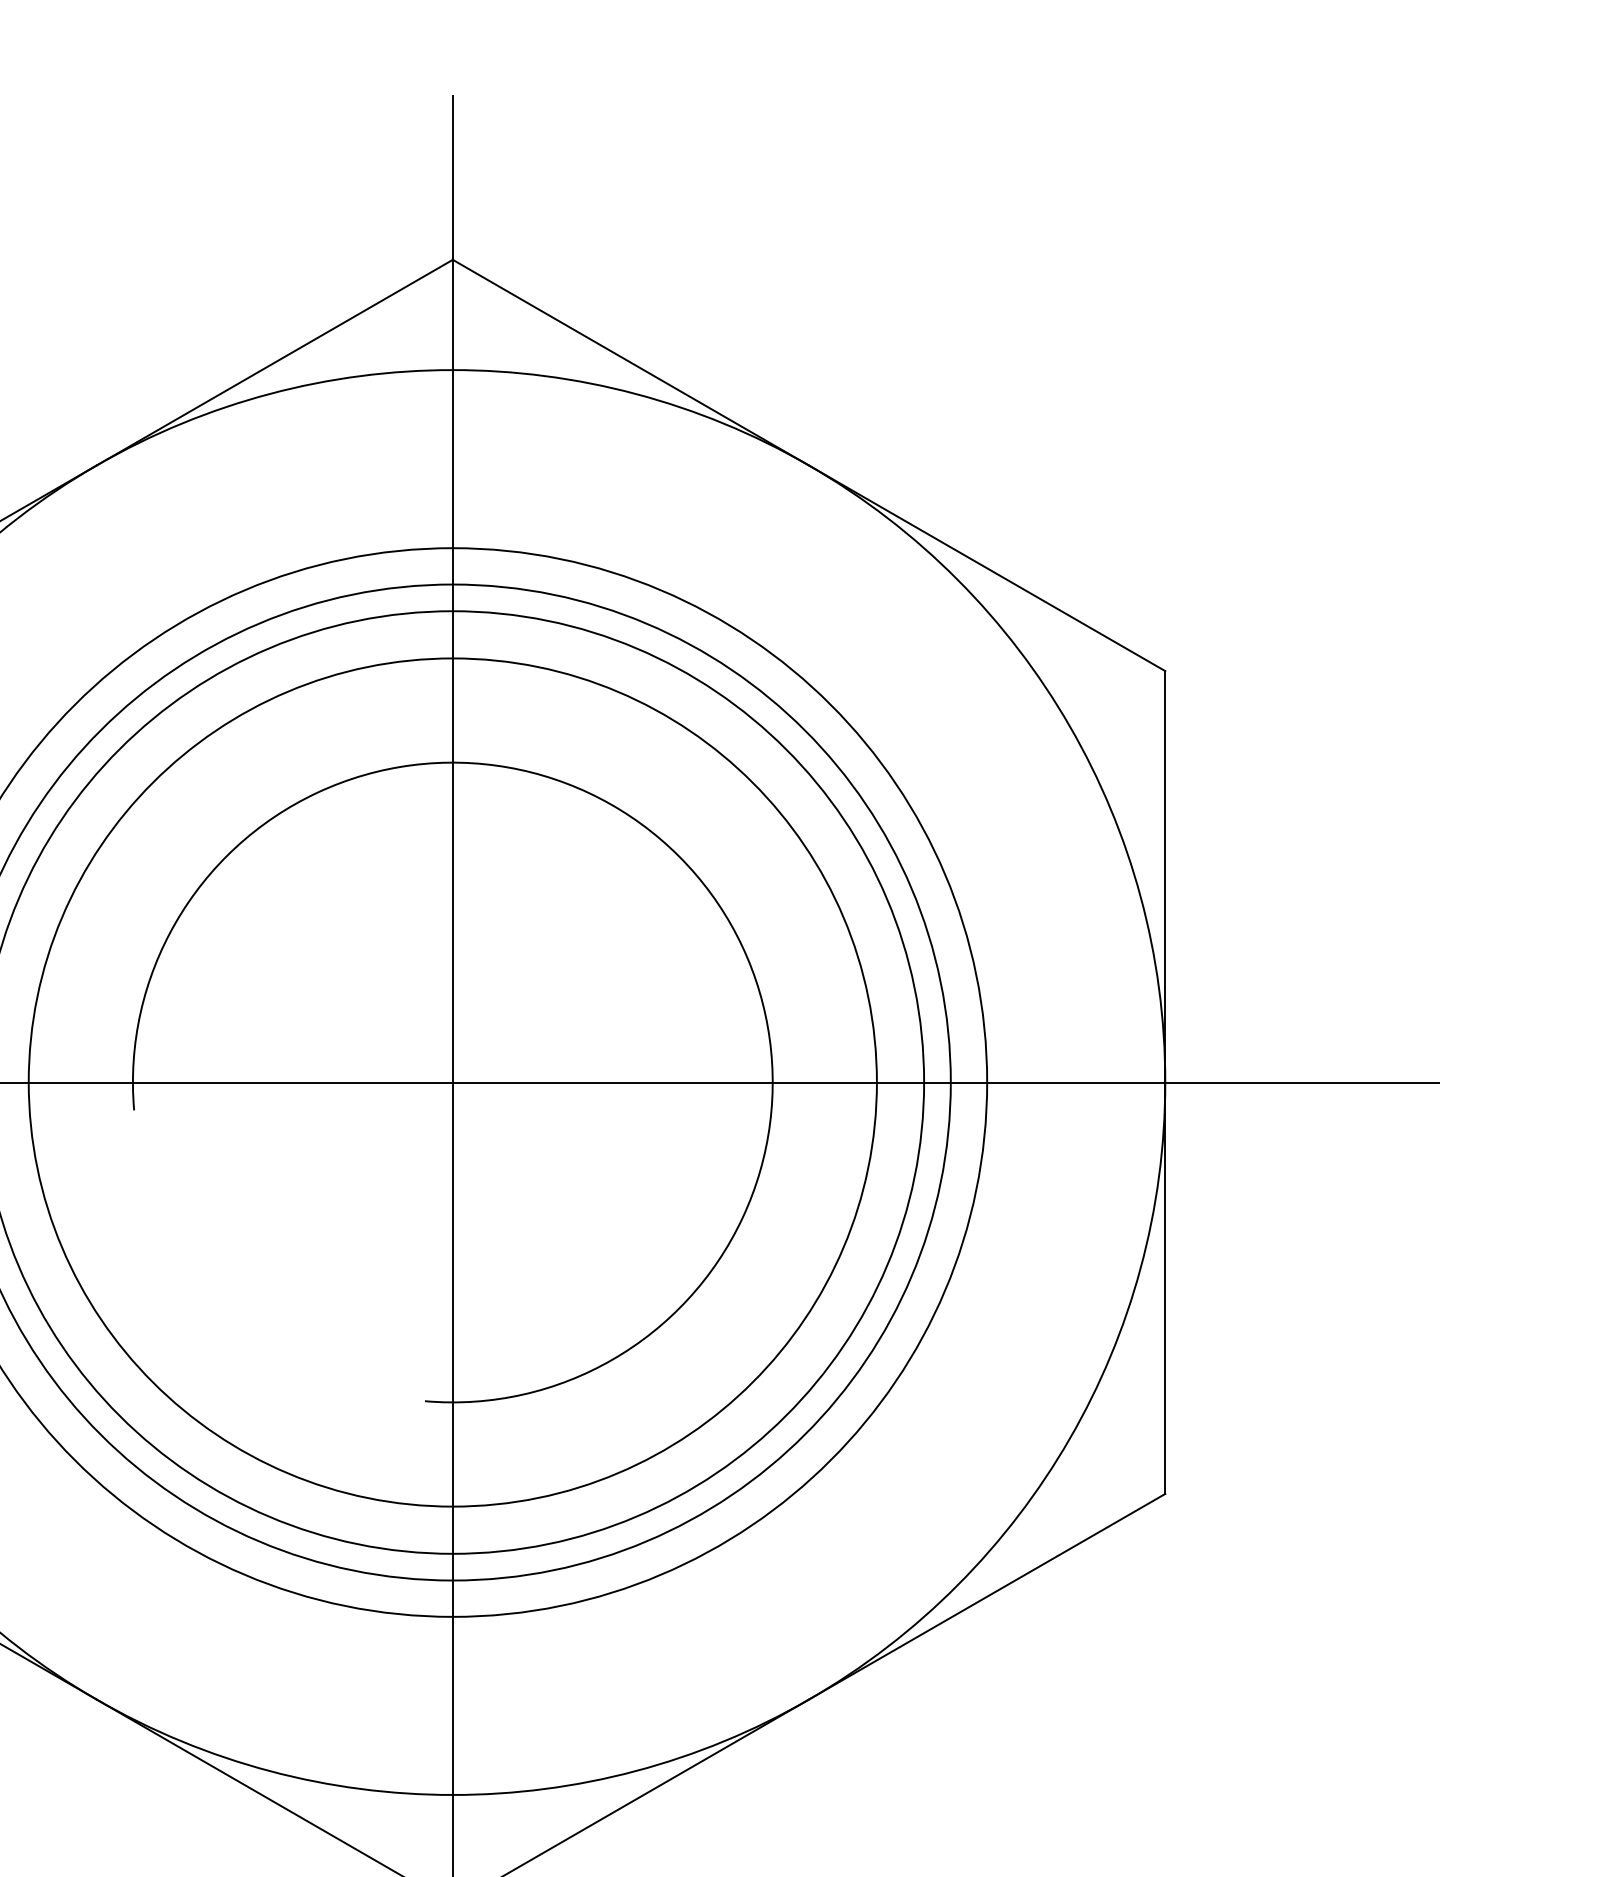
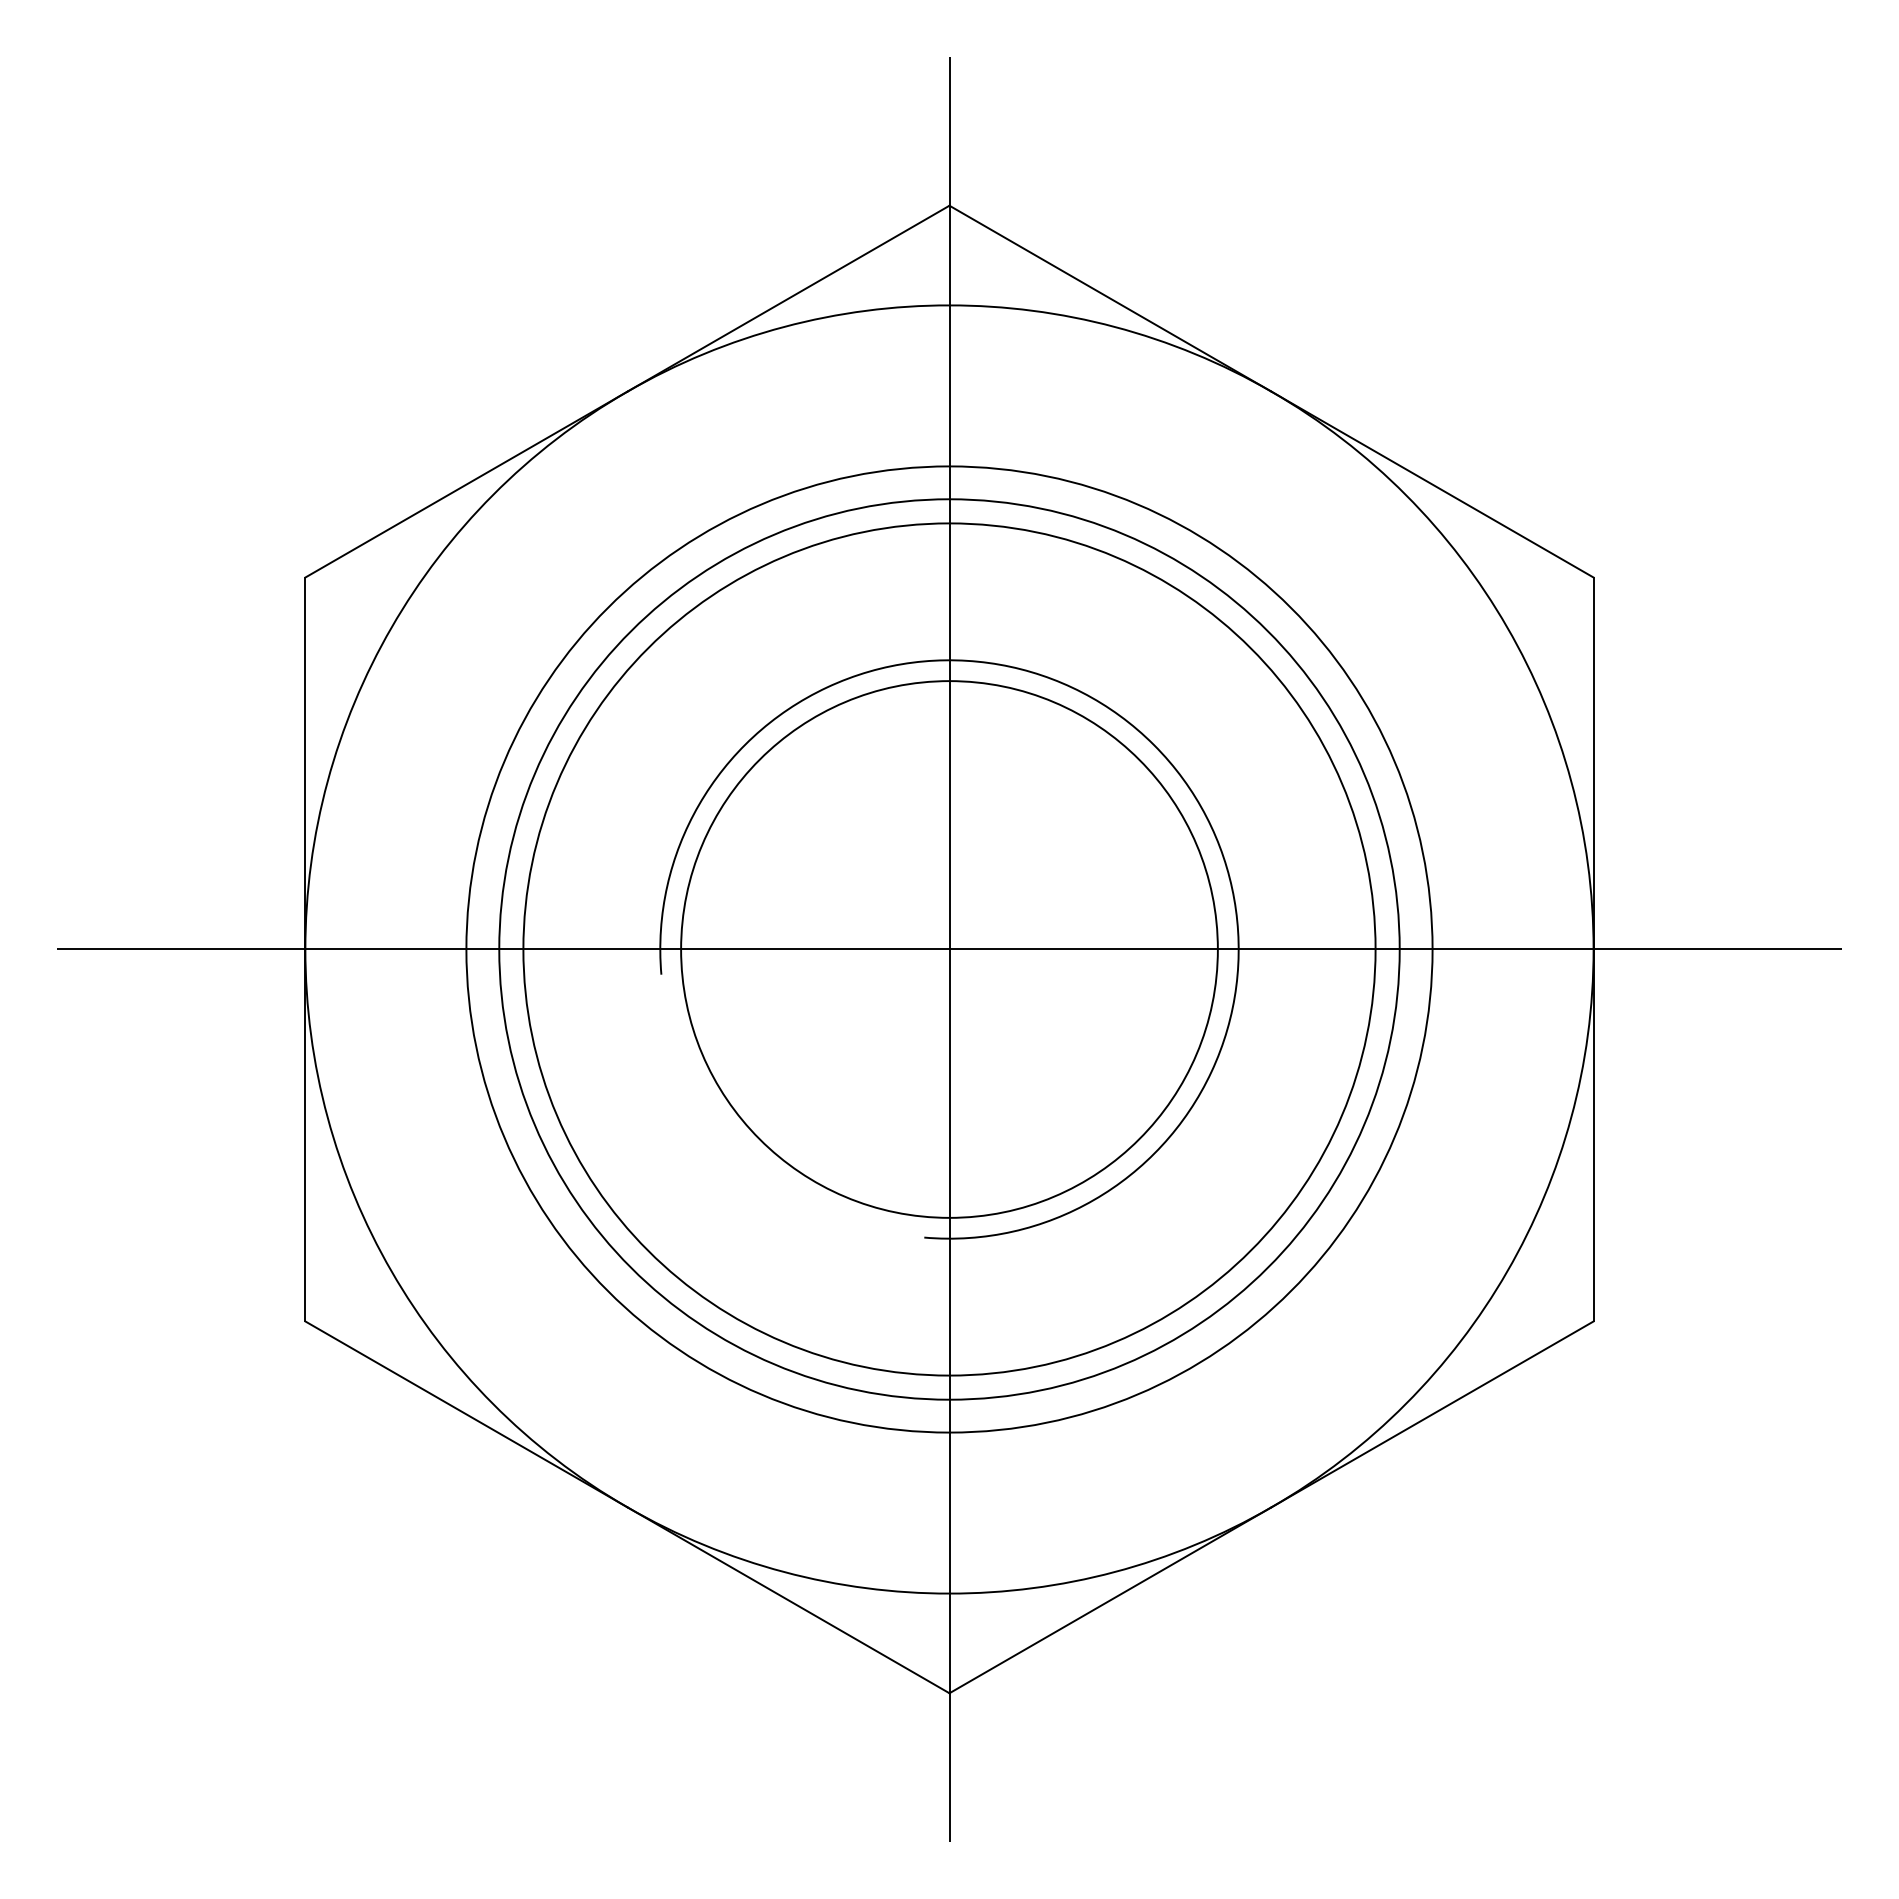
circle: (452, 1082) -> (949, 949), size x0.7

